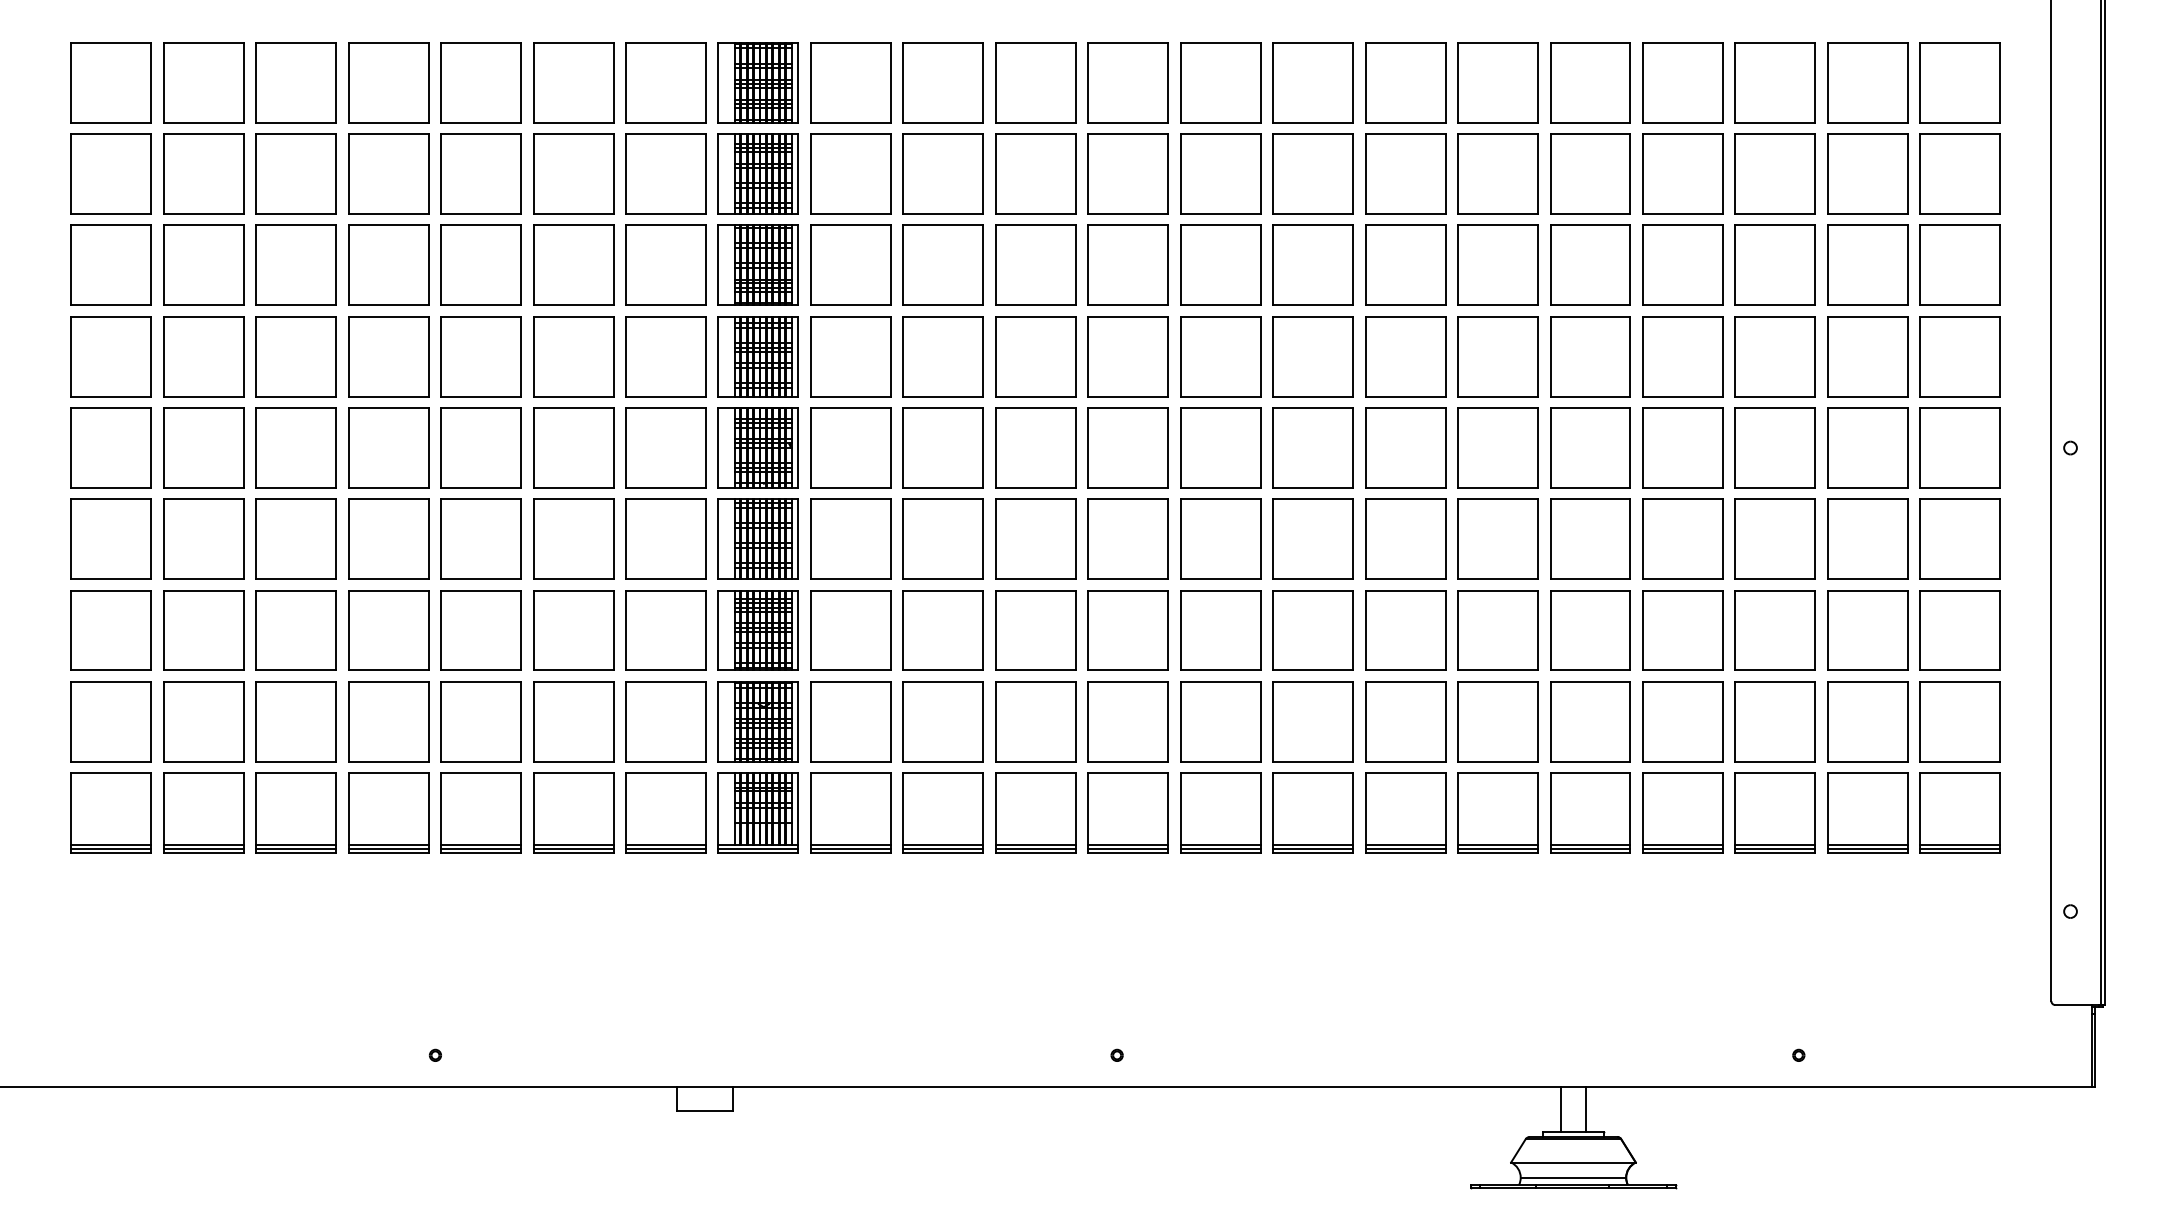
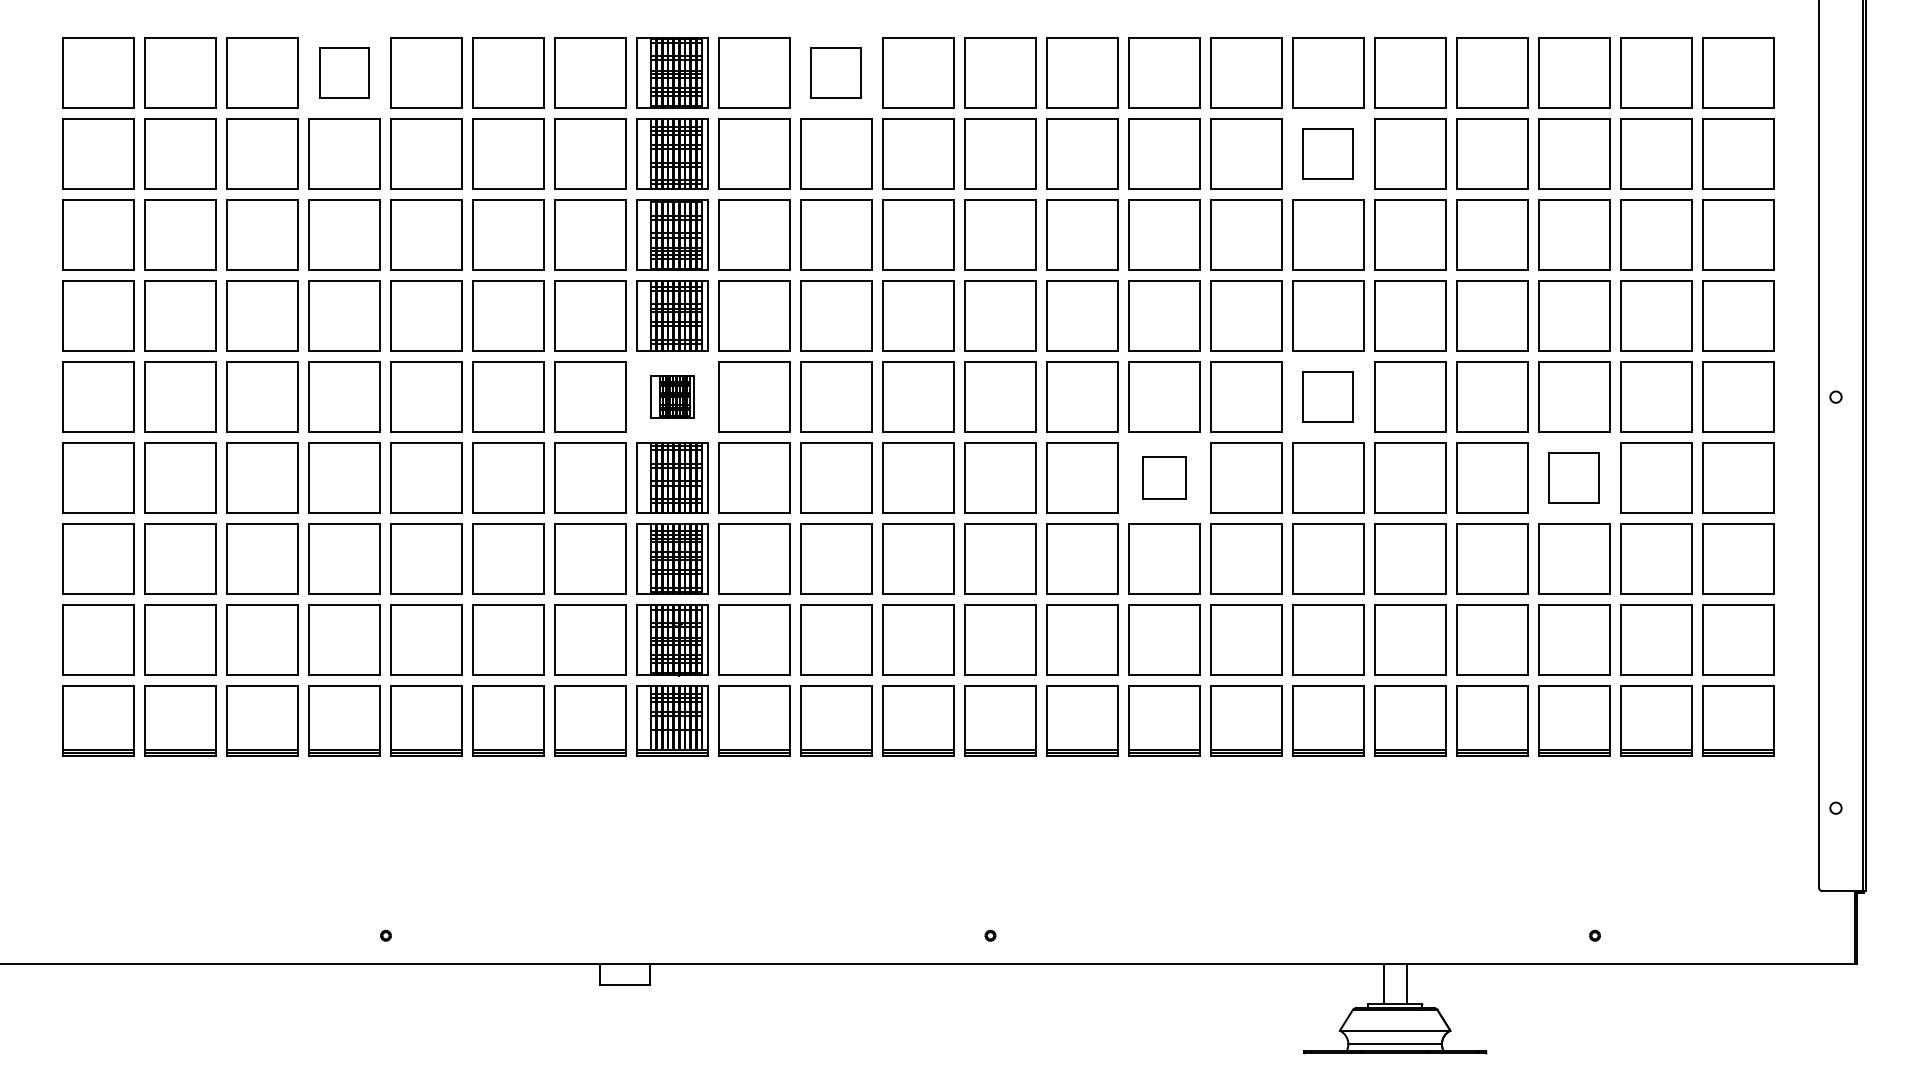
part: (388, 82) -> (344, 72), size x0.7
part: (942, 82) -> (835, 72), size x0.7
part: (1497, 173) -> (1327, 153), size x0.7
part: (757, 447) -> (671, 396), size x0.6
part: (1497, 447) -> (1327, 396), size x0.7
part: (1312, 538) -> (1163, 477), size x0.6
part: (1774, 538) -> (1573, 477), size x0.7

